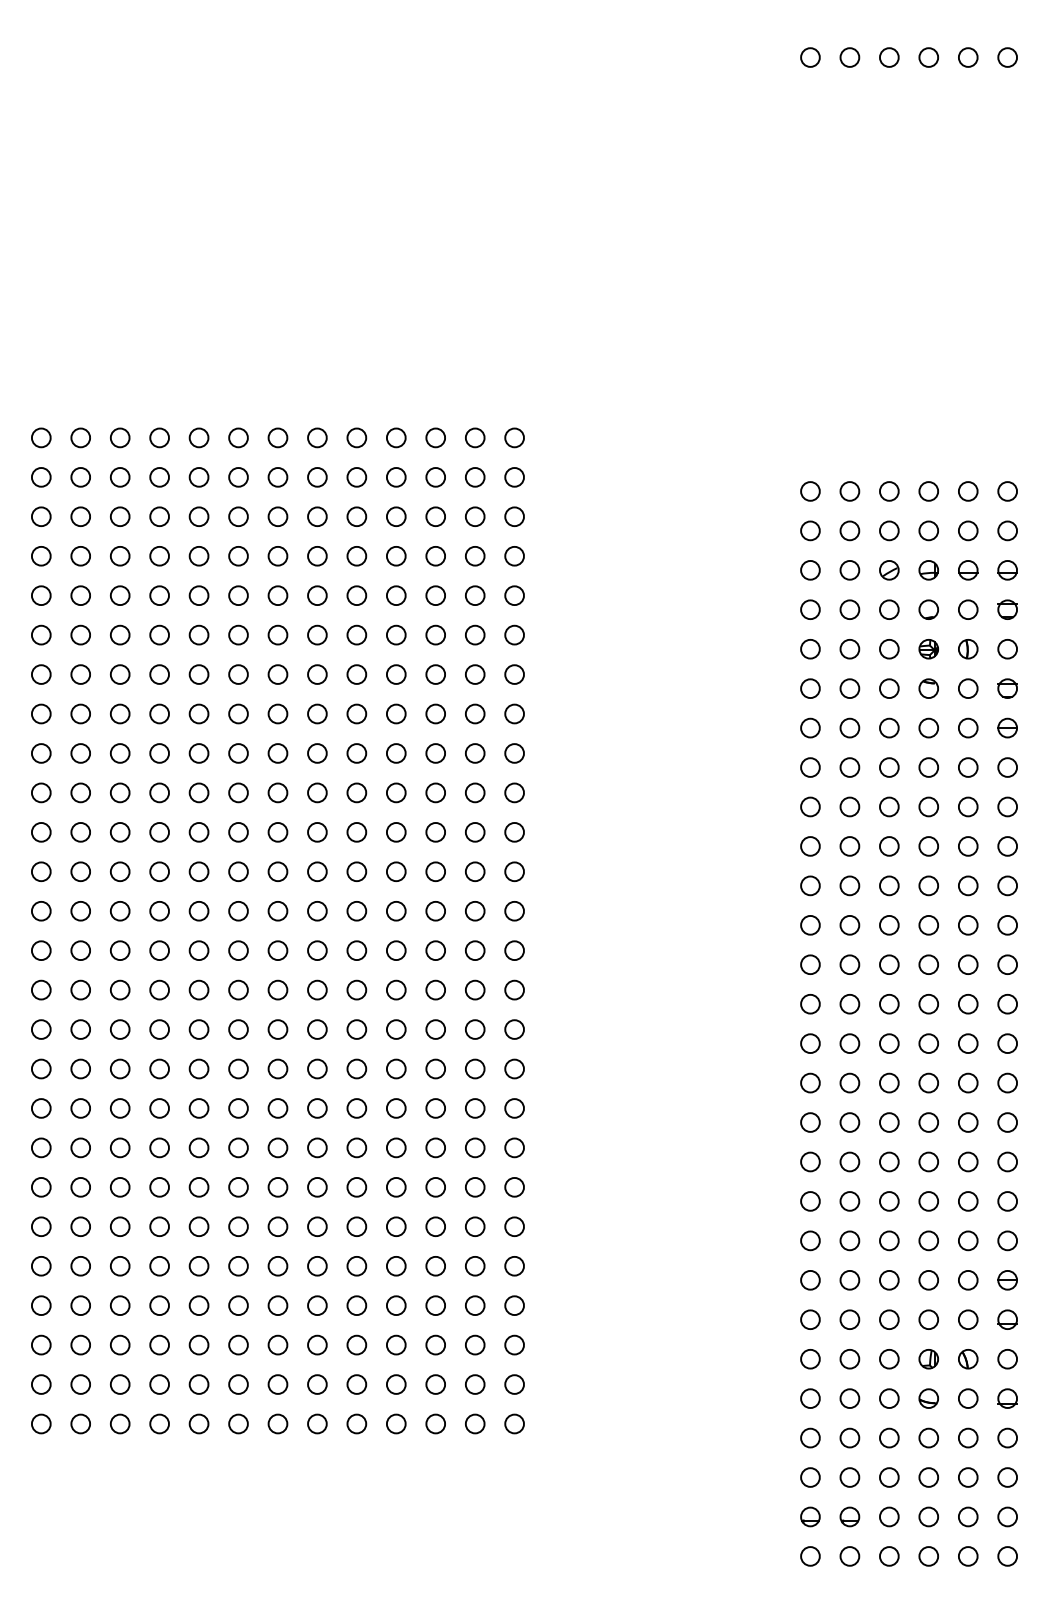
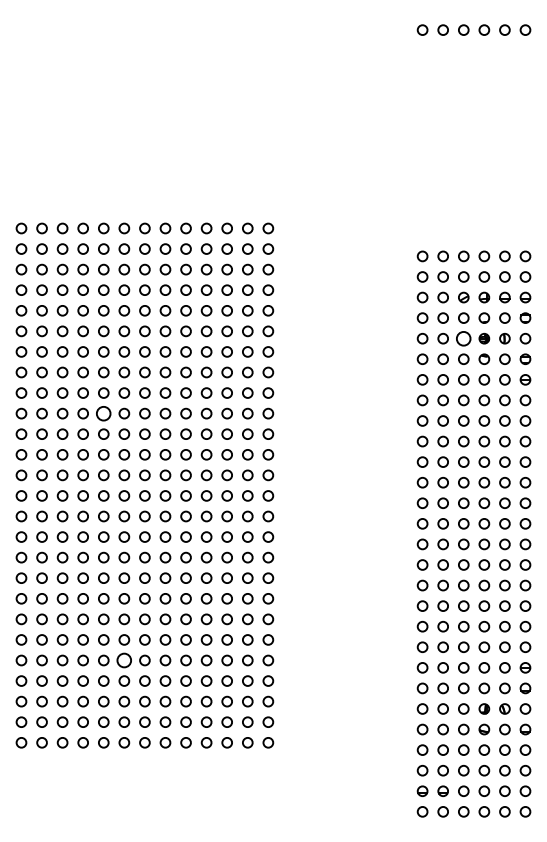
circle: (888, 648) -> (463, 338), size x1.4
circle: (198, 792) -> (103, 413), size x1.4
circle: (238, 1266) -> (124, 660), size x1.4

